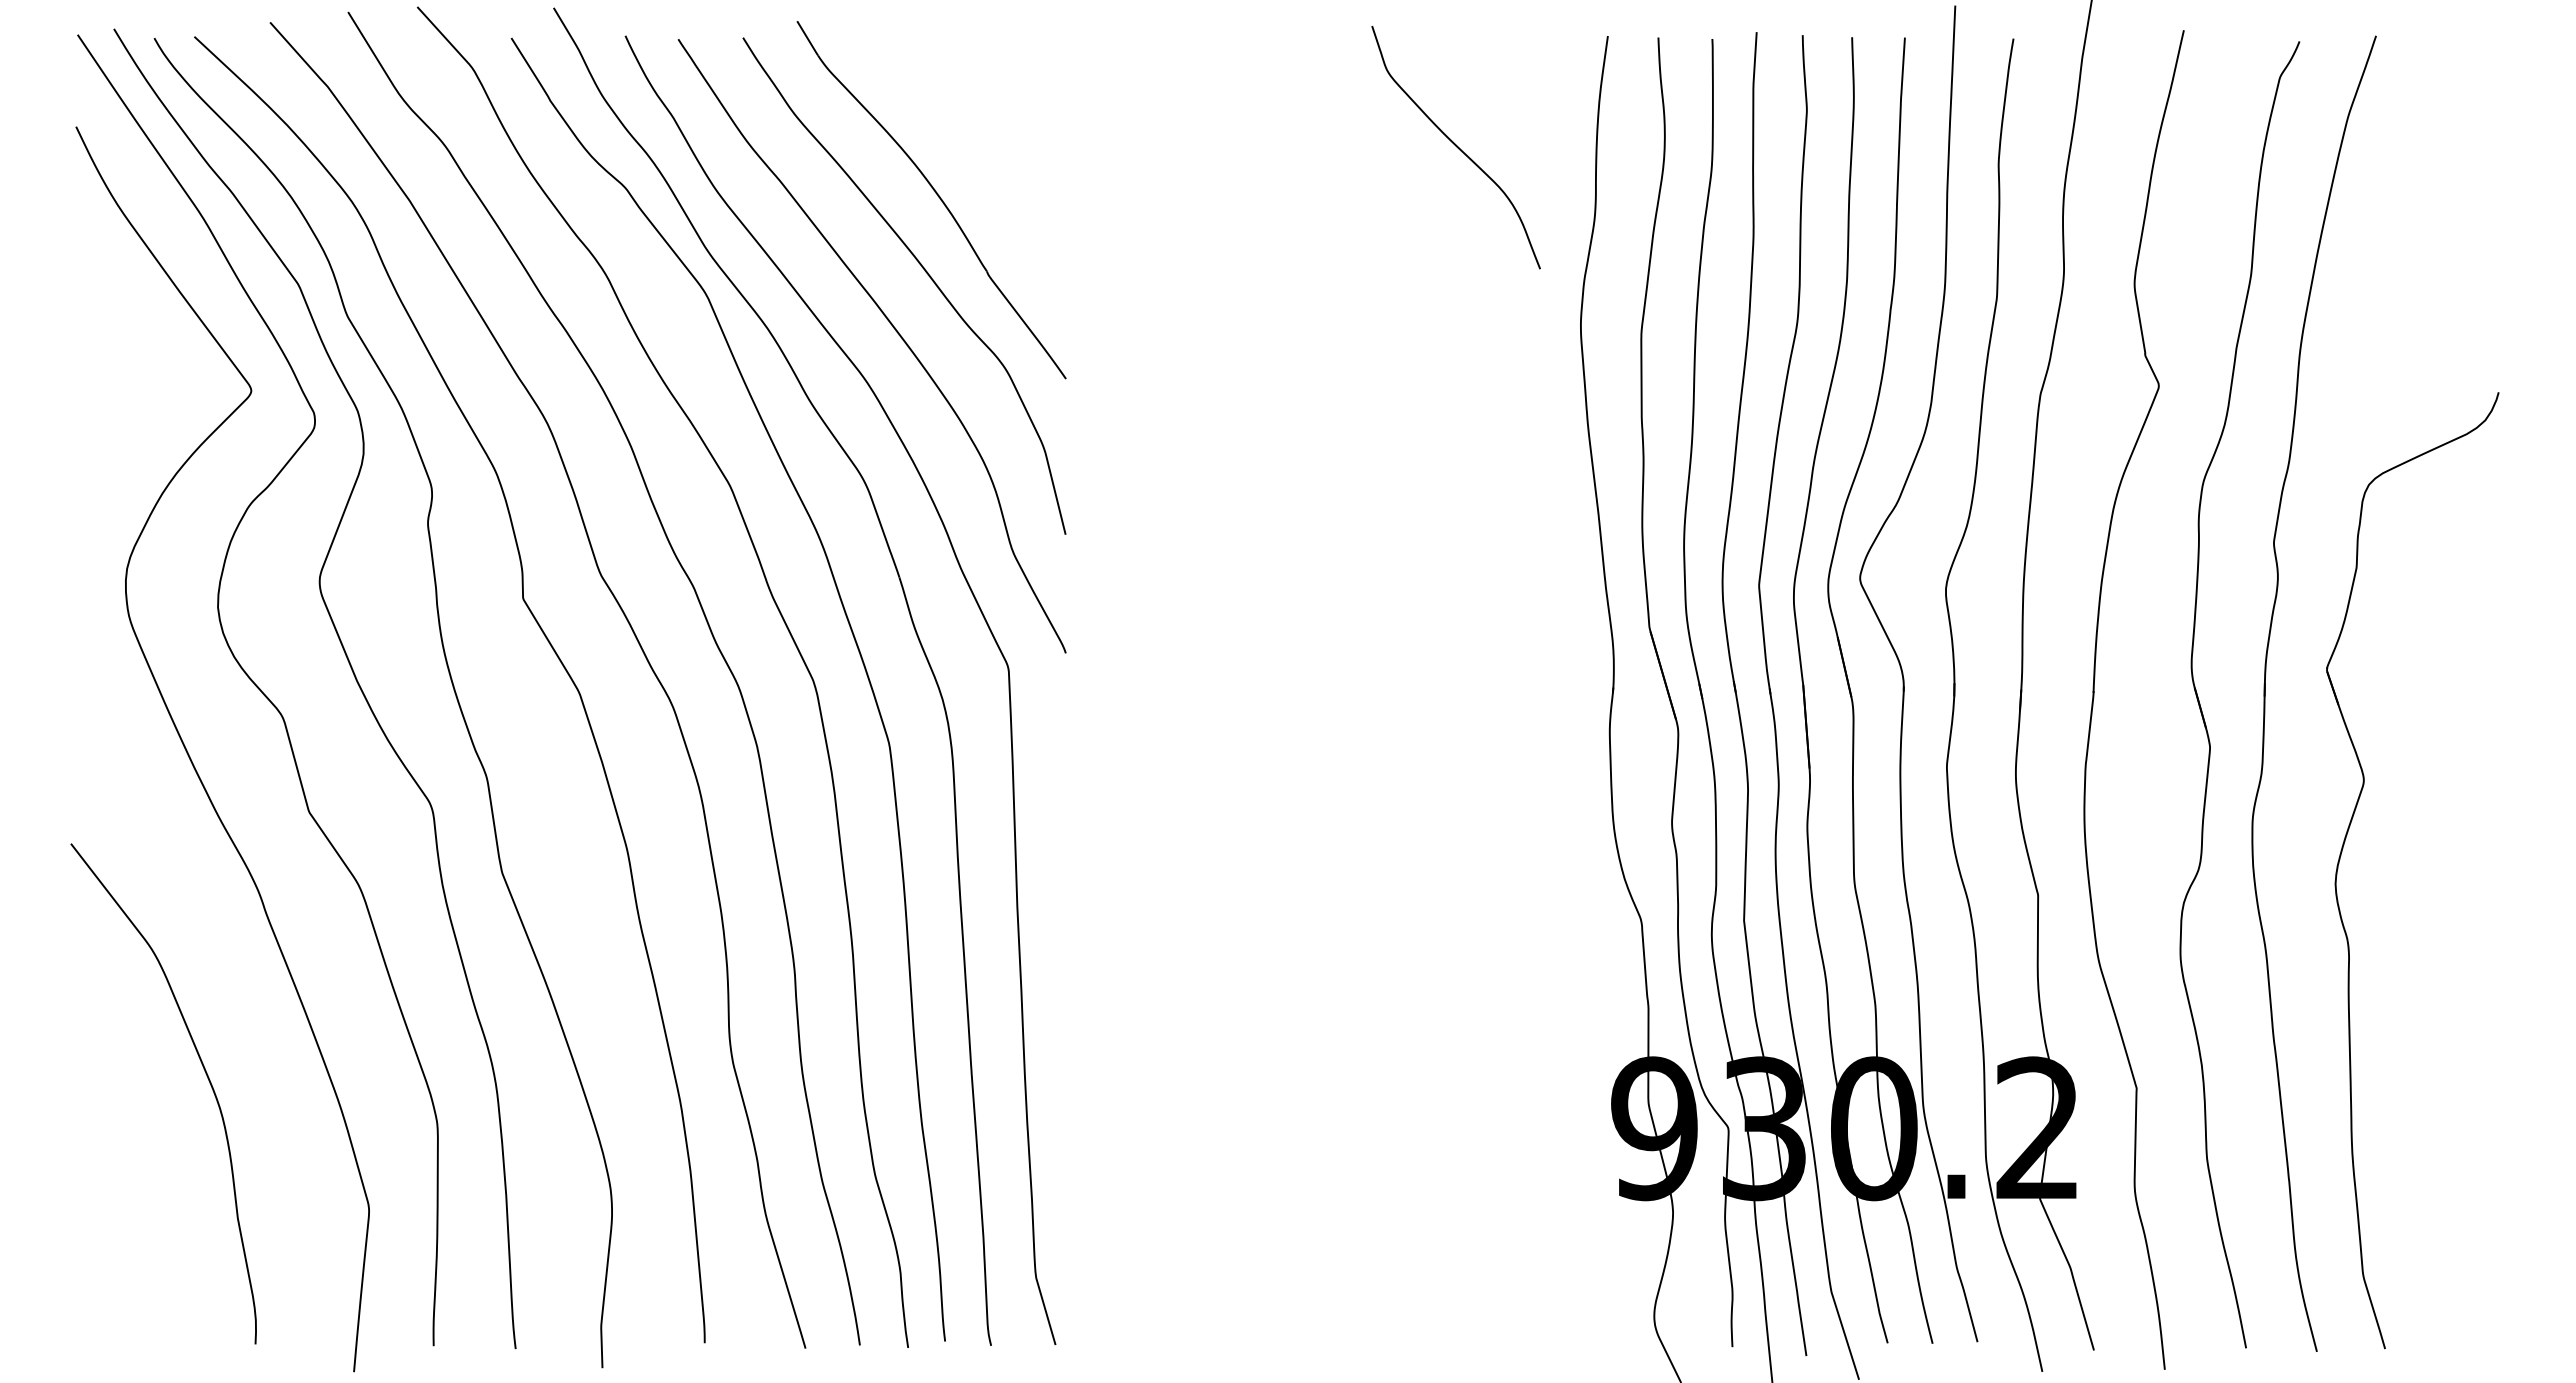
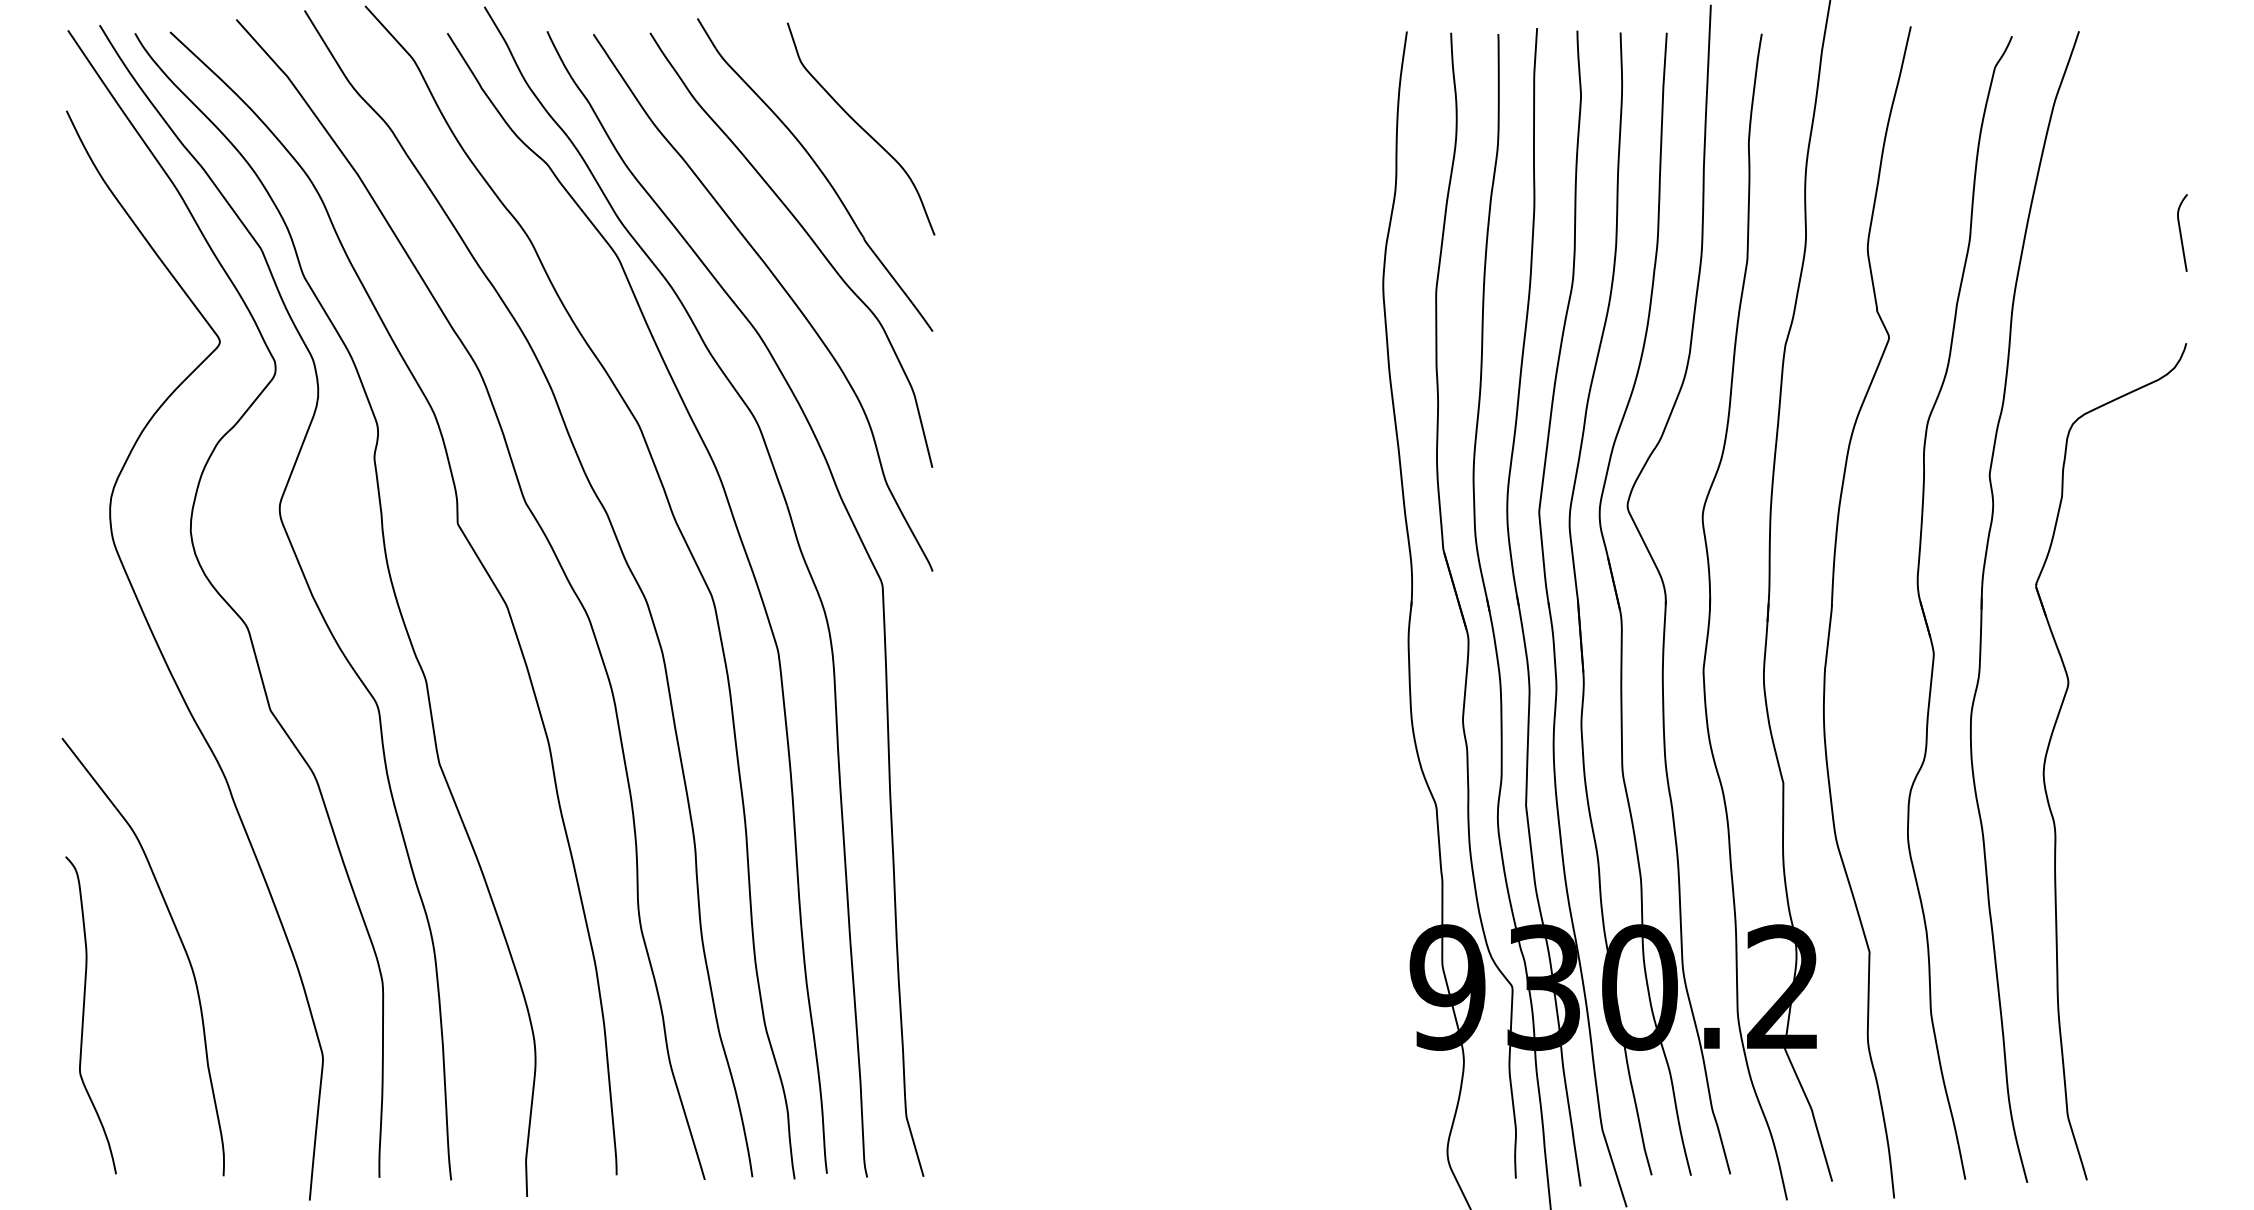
curve: (1455, 146) -> (860, 128), moved
curve: (2492, 265) -> (2180, 232), added
curve: (96, 1160) -> (84, 1015), added

